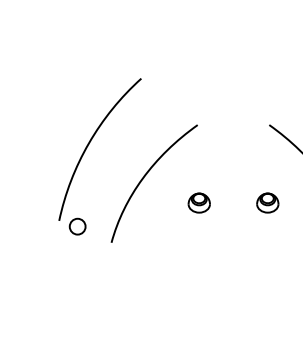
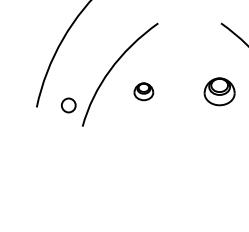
part: (198, 202) -> (143, 91), moved
part: (267, 202) -> (219, 91), size x1.6
circle: (77, 226) -> (68, 105), moved

